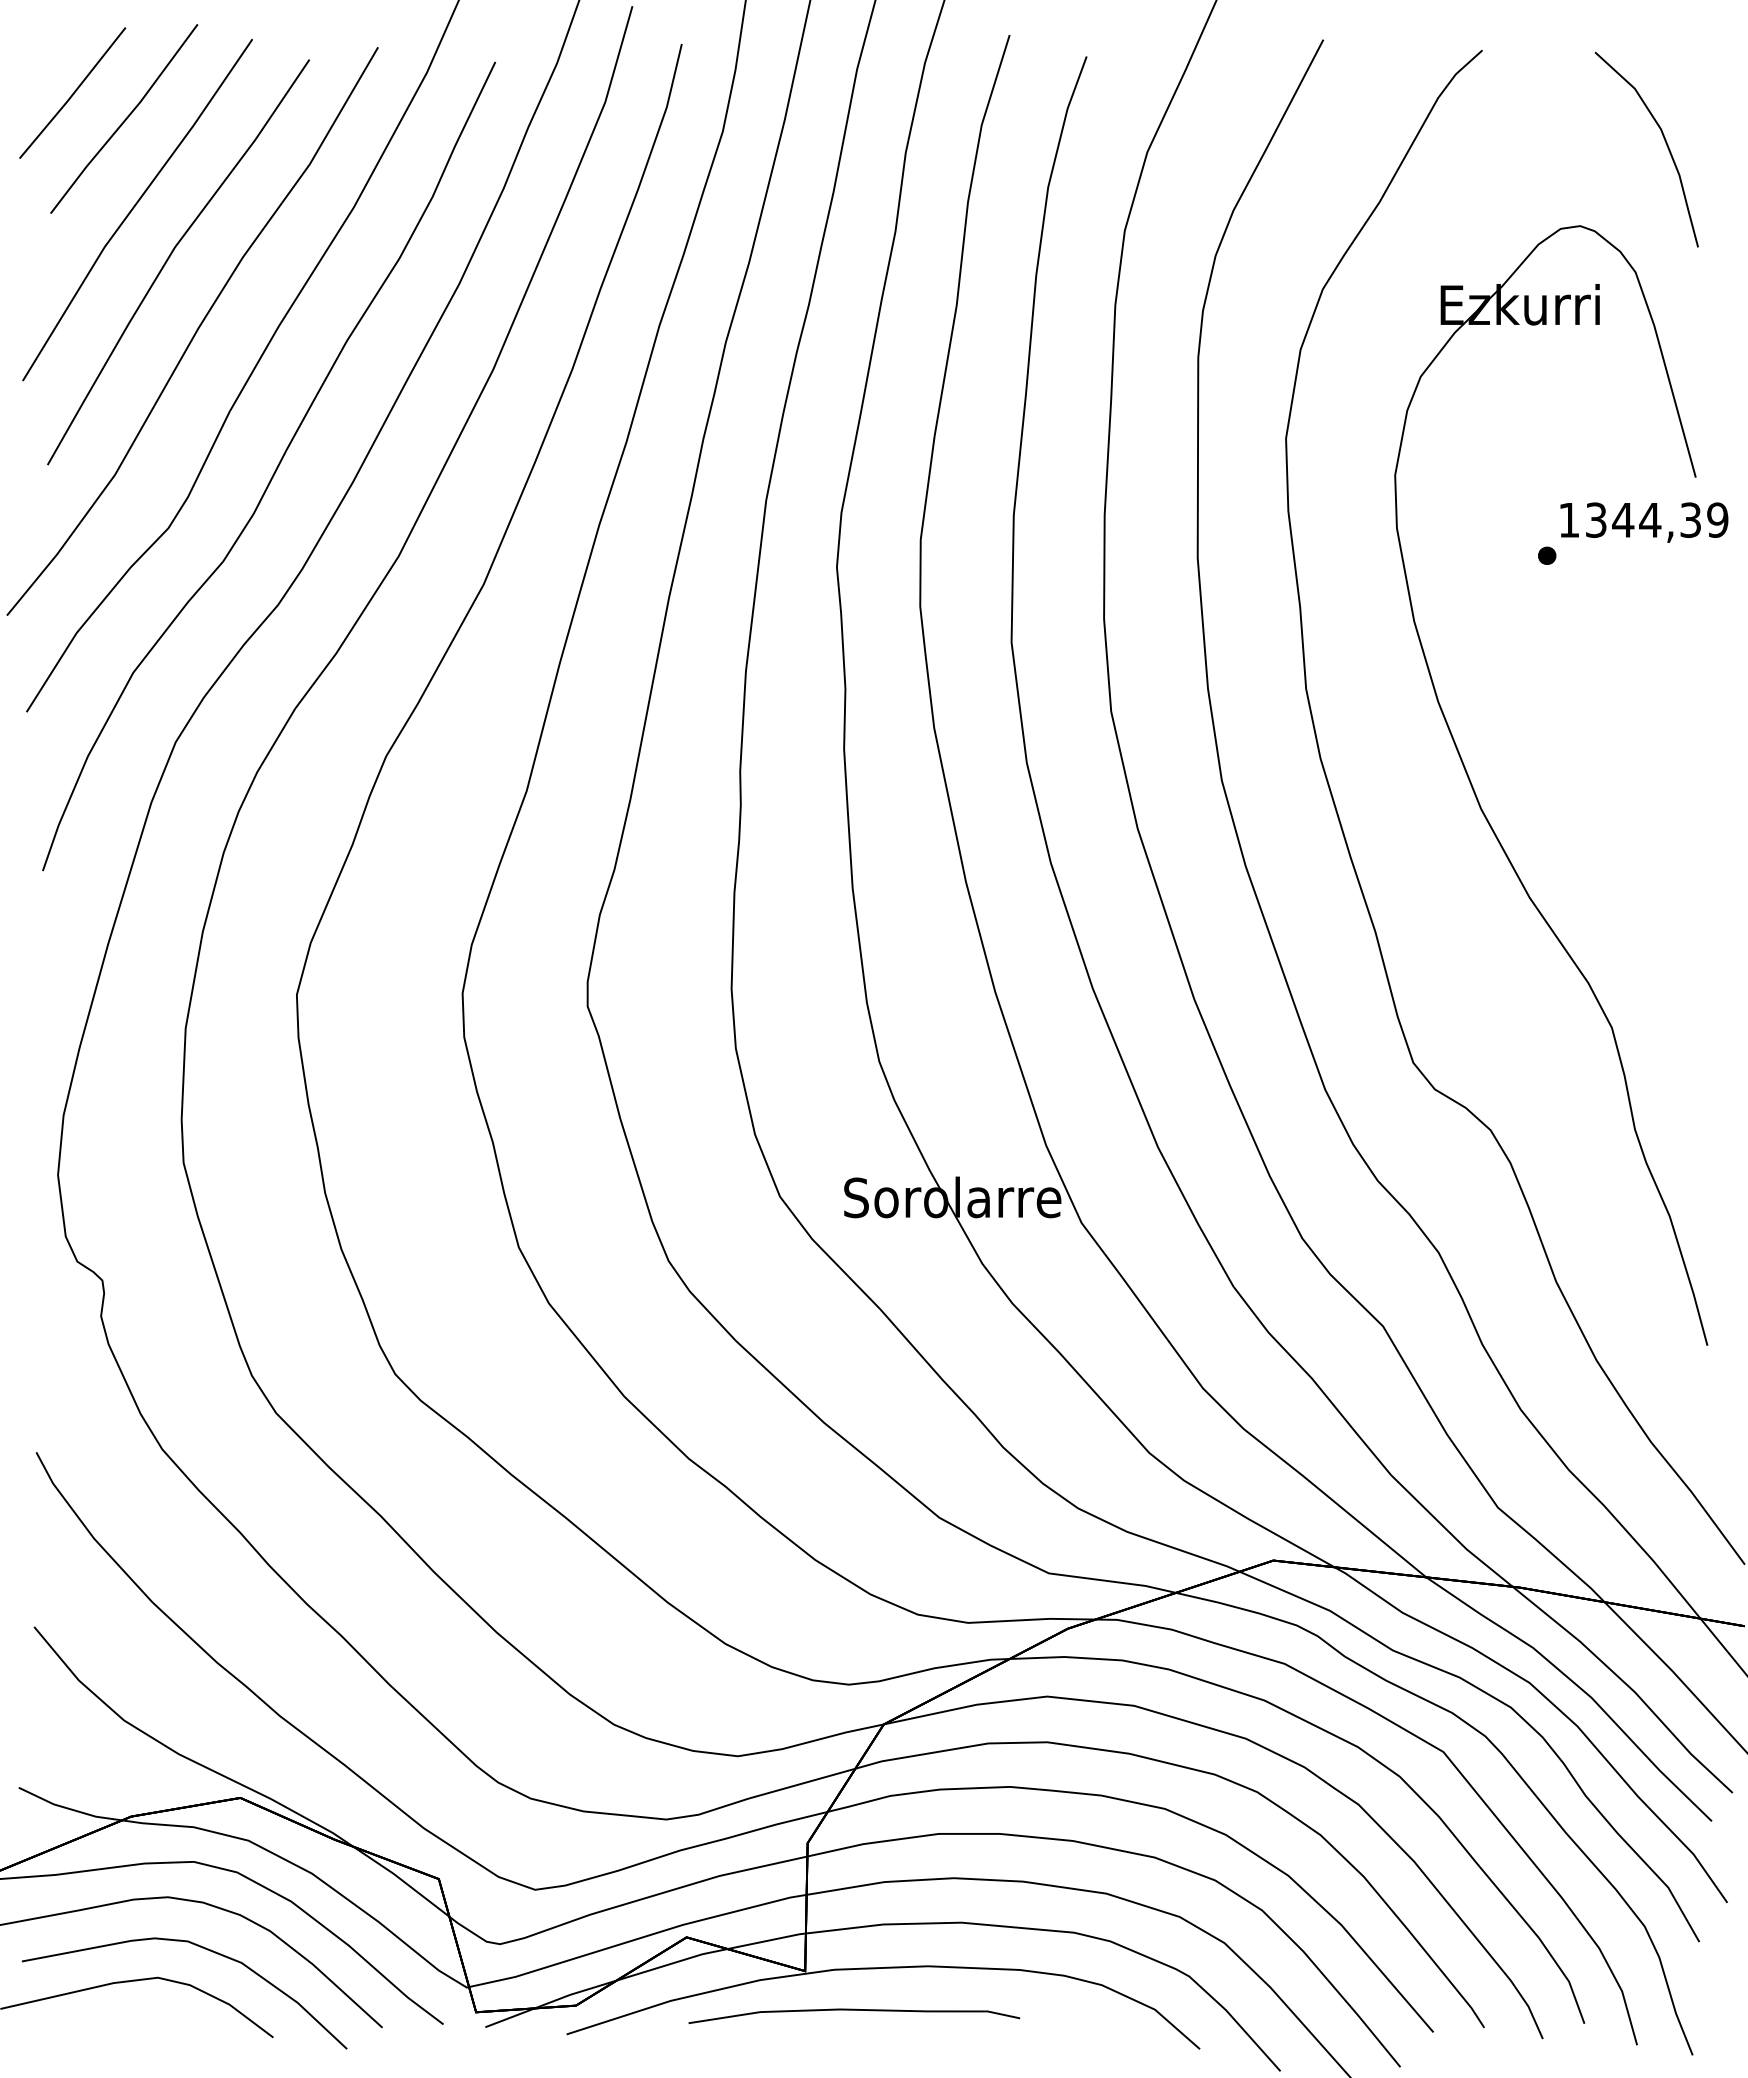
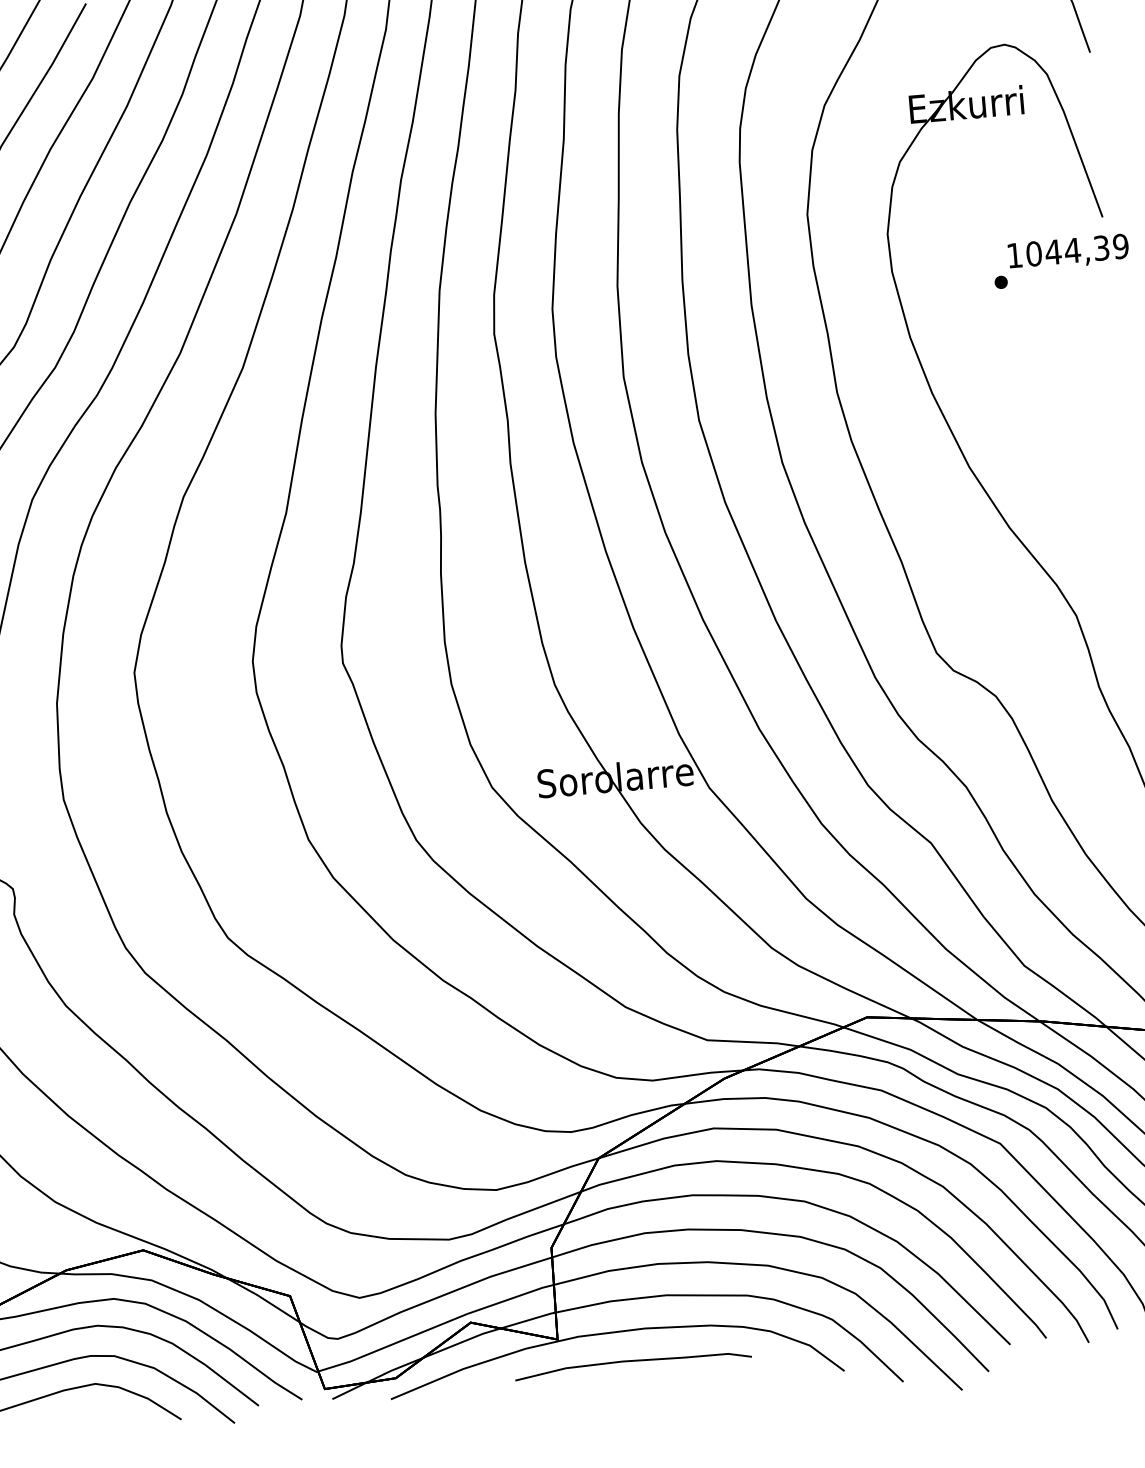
text: (1595, 519) -> (1033, 253), 1344,39 -> 1044,39
curve: (854, 2010) -> (633, 1361), moved

